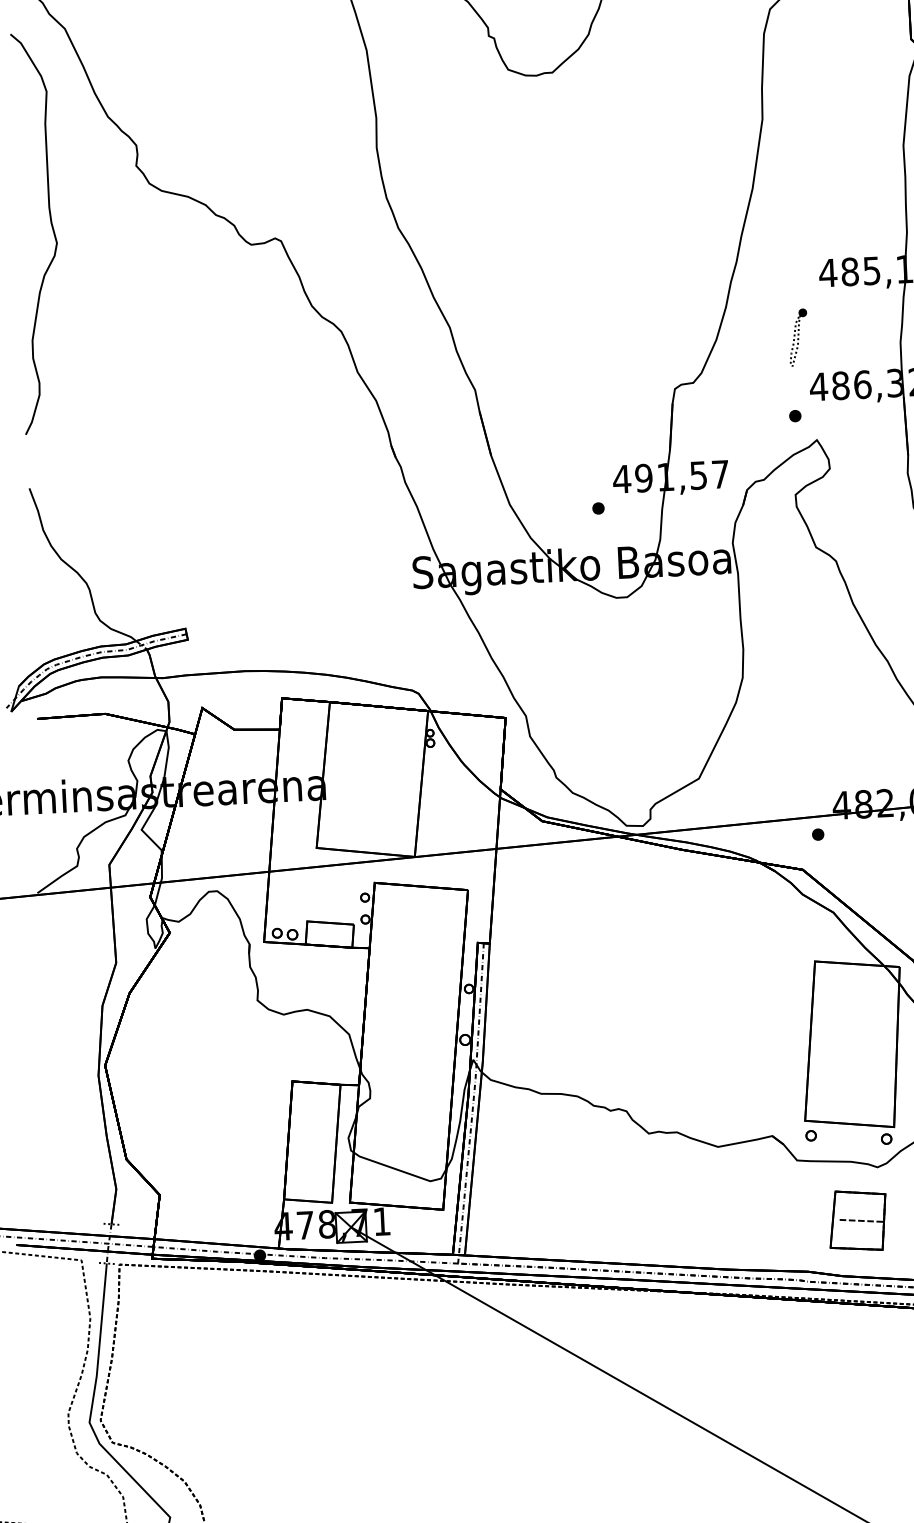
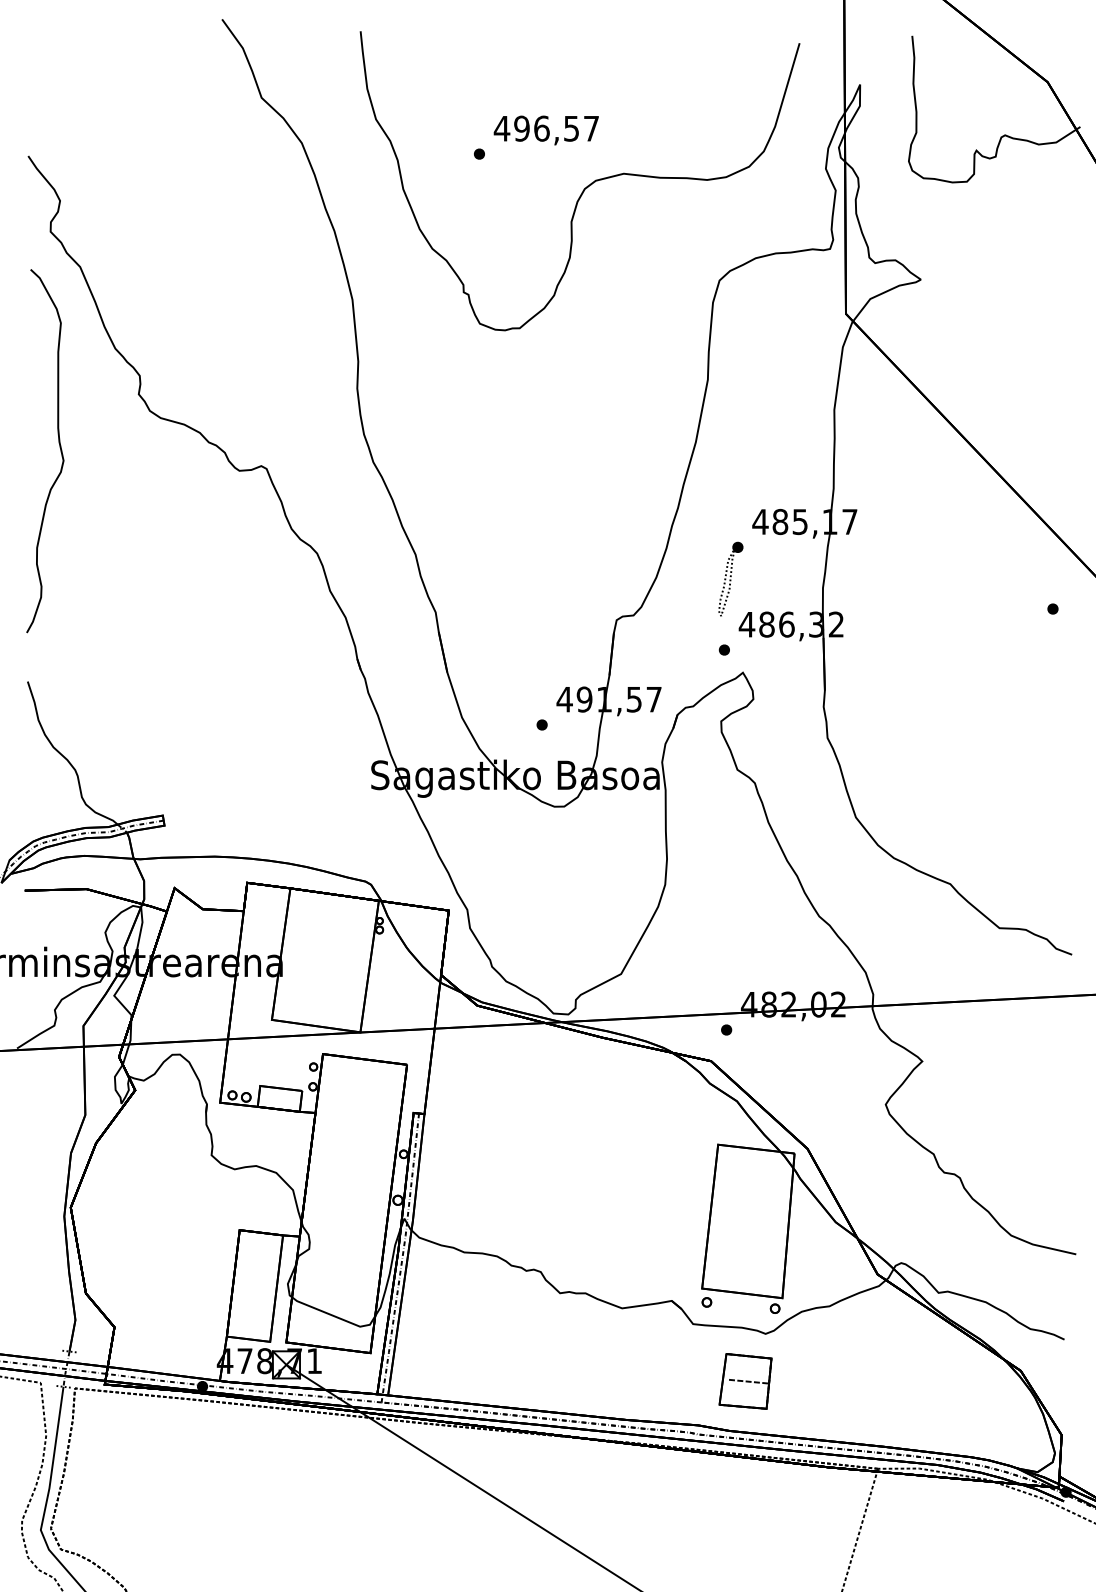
part: (798, 336) -> (730, 578), size x1.43

